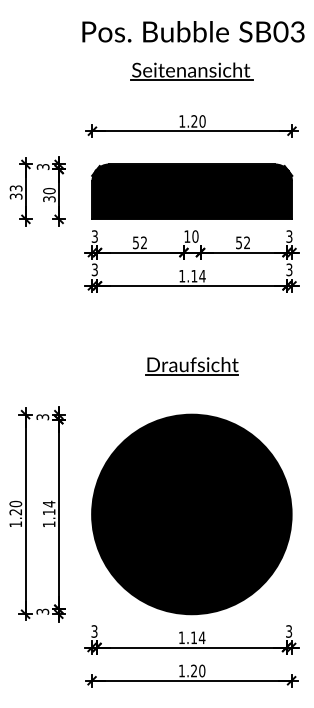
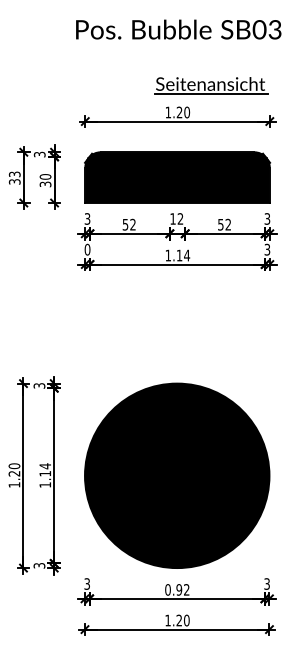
part: (192, 71) -> (211, 85), moved
text: (195, 236) -> (180, 218), 10 -> 12
text: (94, 269) -> (87, 249), 3 -> 0
part: (191, 365) -> (176, 338), removed
text: (192, 637) -> (177, 589), 1.14 -> 0.92

